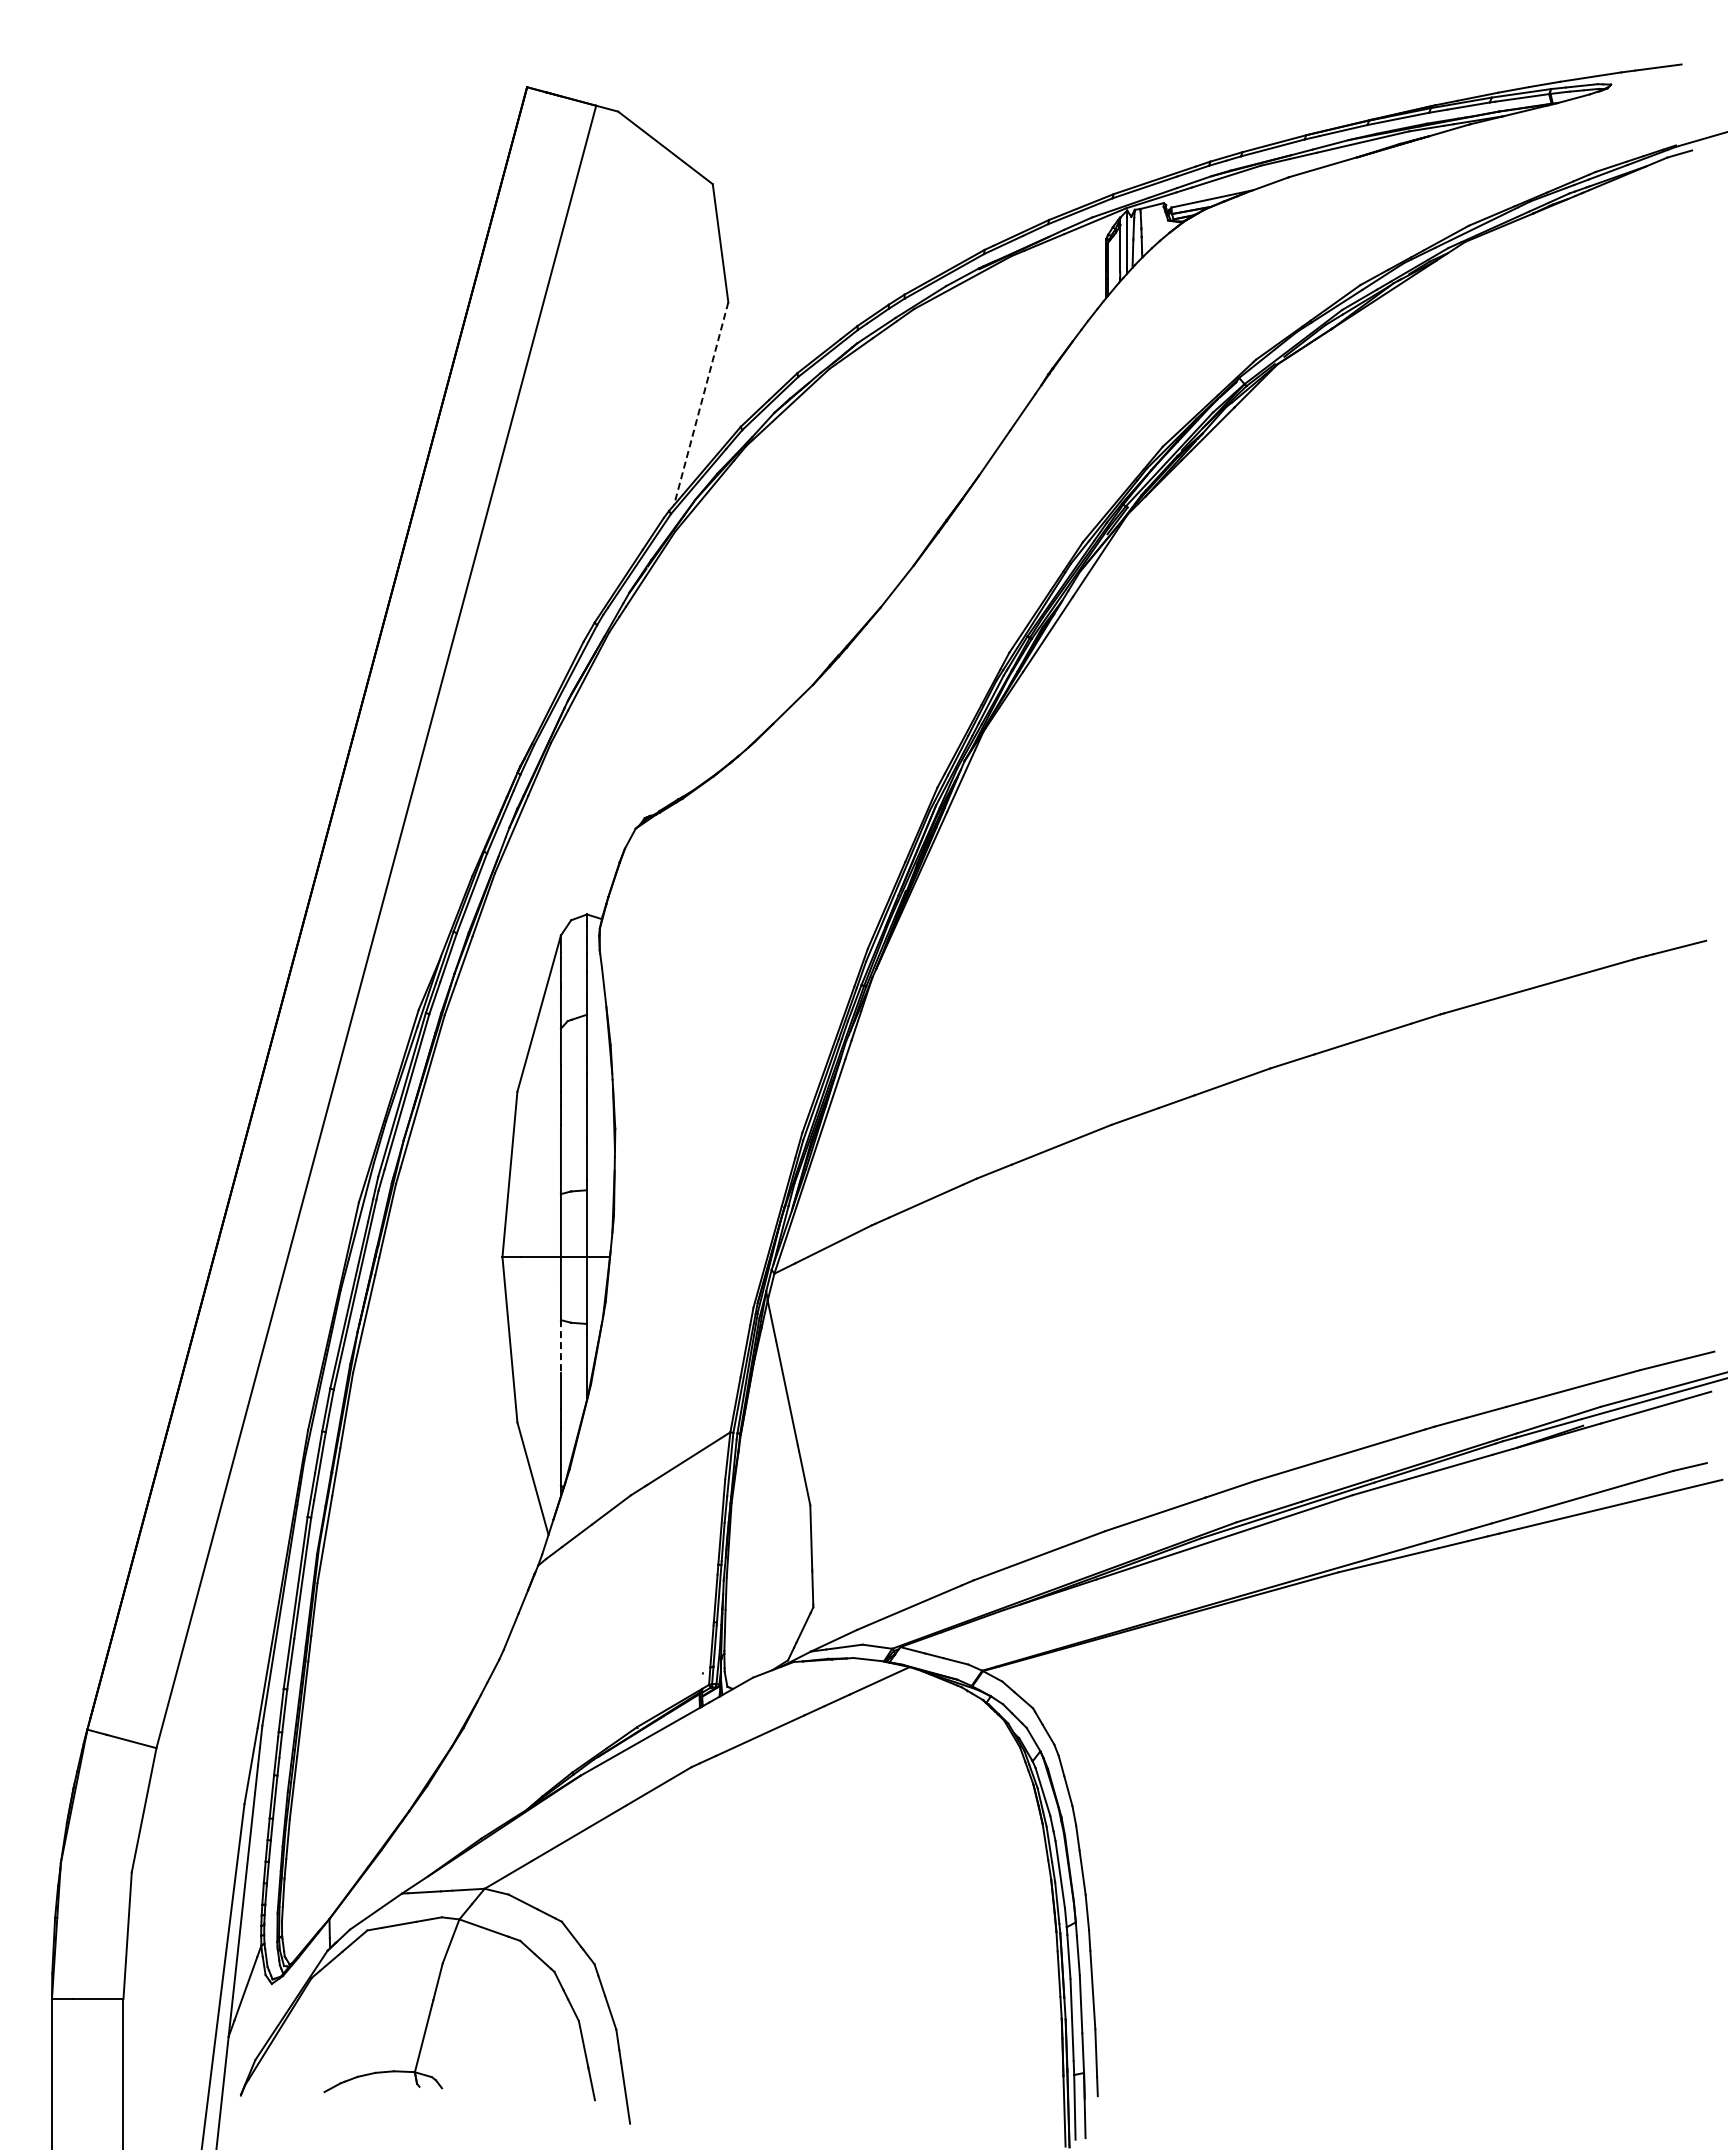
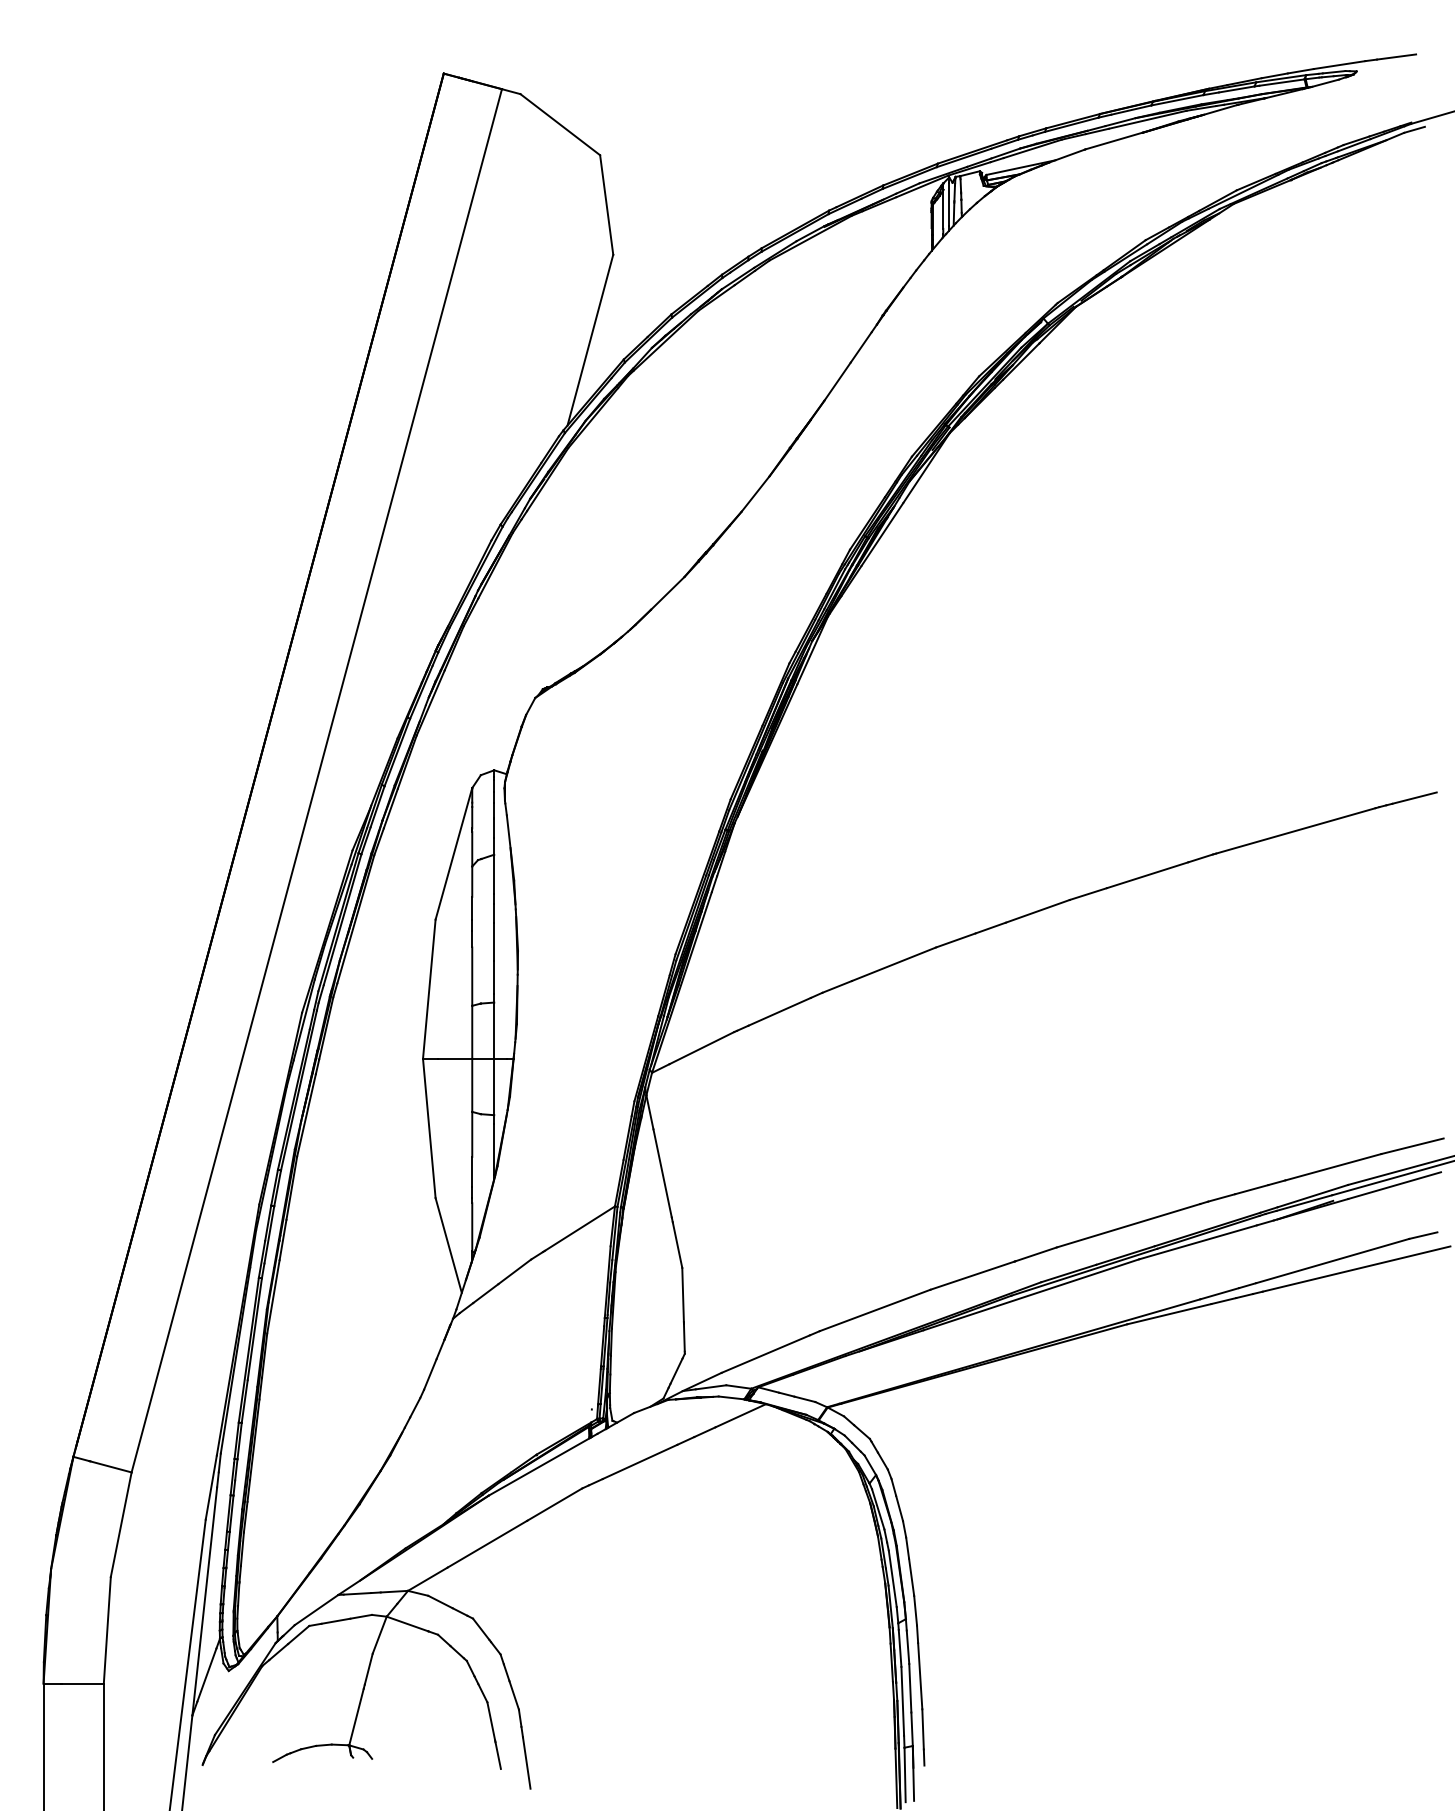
line: (701, 403) -> (590, 339), dashed -> solid
line: (560, 1346) -> (471, 1134), dashed -> solid

